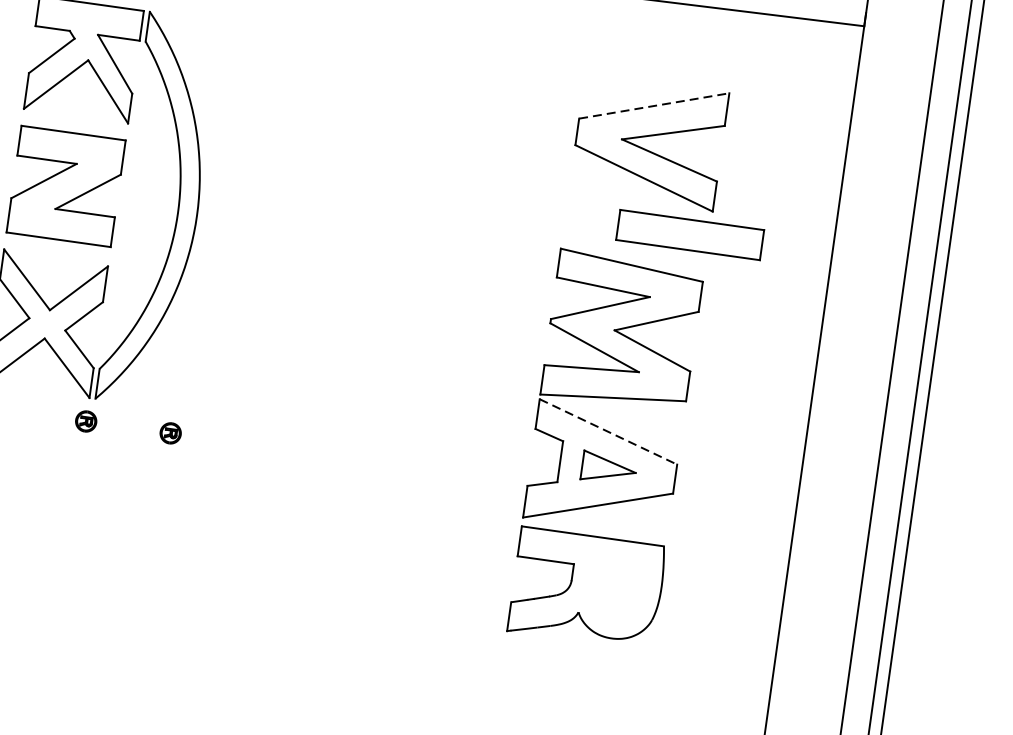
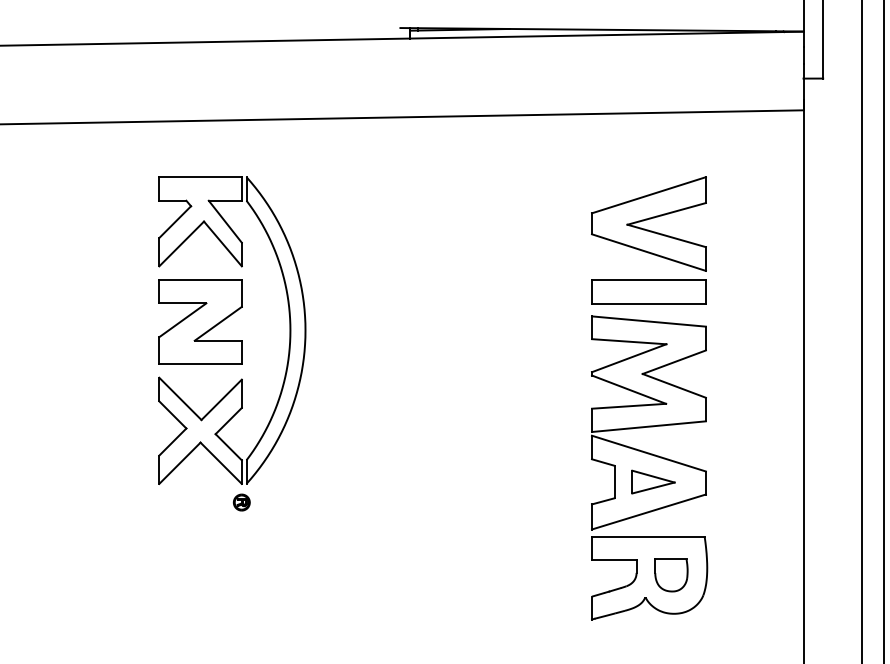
line: (653, 106) -> (648, 195), dashed -> solid
part: (689, 234) -> (648, 291), moved
line: (607, 431) -> (648, 453), dashed -> solid
part: (170, 433) -> (308, 502), removed
part: (615, 589) -> (671, 575), added

